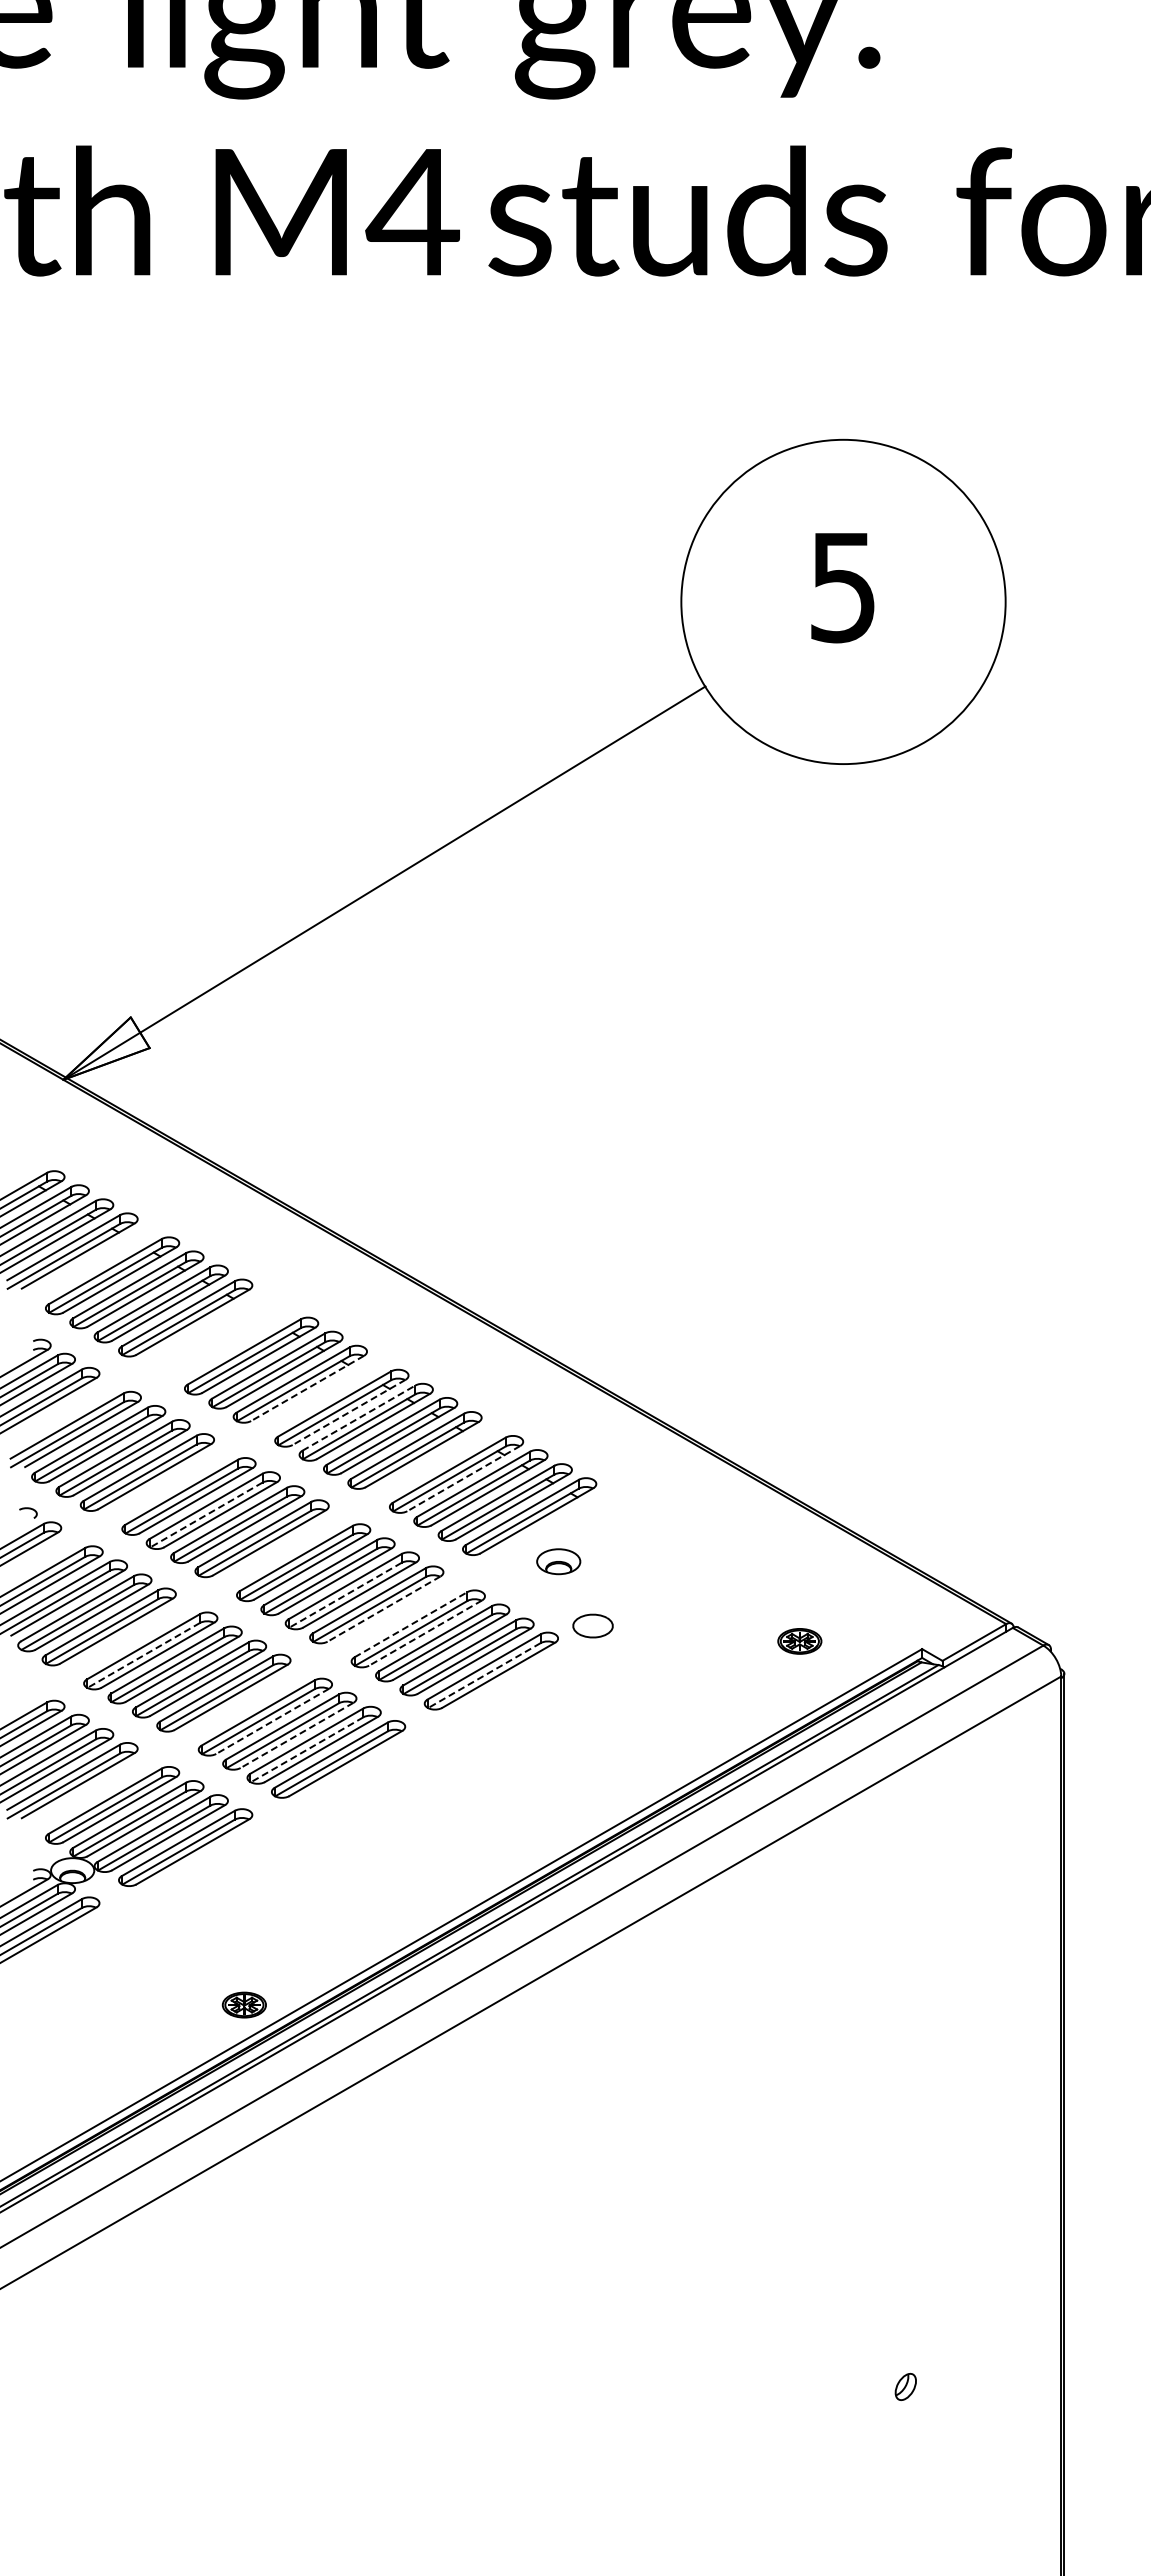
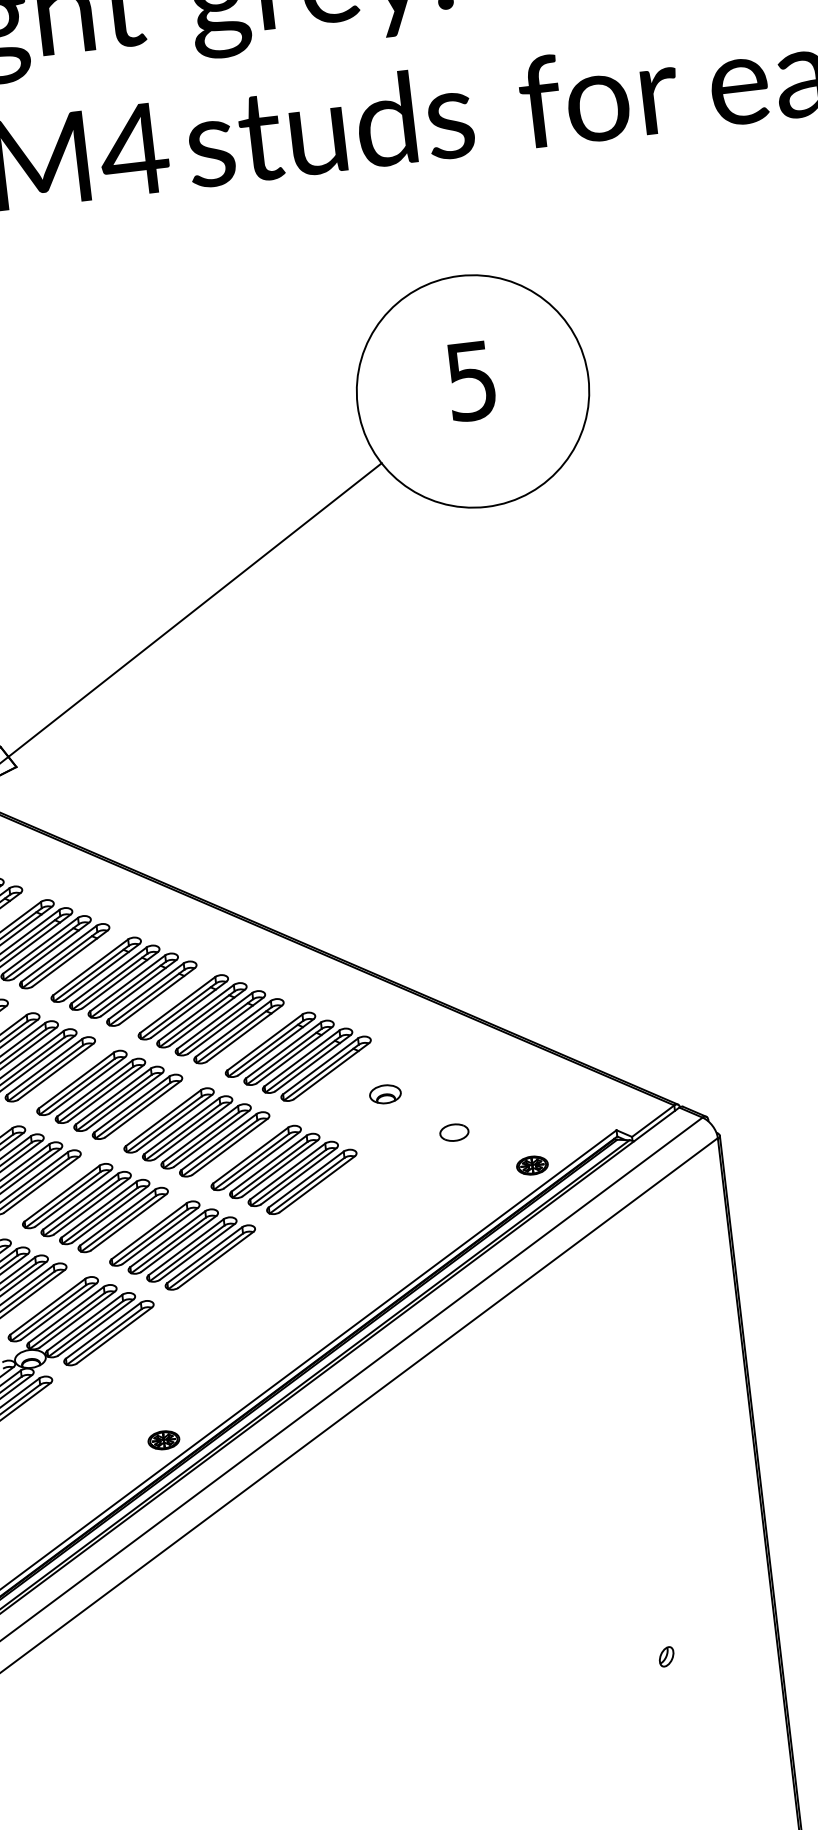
part: (226, 1341) -> (95, 969), added
line: (307, 1388) -> (157, 996), dashed -> solid
line: (348, 1412) -> (188, 1009), dashed -> solid
line: (359, 1417) -> (196, 1012), dashed -> solid
line: (463, 1478) -> (275, 1047), dashed -> solid
line: (206, 1515) -> (95, 1094), dashed -> solid
part: (558, 1561) -> (385, 1094), moved
line: (345, 1595) -> (201, 1140), dashed -> solid
line: (383, 1609) -> (229, 1147), dashed -> solid
line: (411, 1624) -> (251, 1155), dashed -> solid
part: (592, 1625) -> (453, 1132), moved
line: (425, 1633) -> (261, 1160), dashed -> solid
part: (799, 1641) -> (532, 1165), moved
line: (143, 1655) -> (62, 1199), dashed -> solid
line: (484, 1675) -> (307, 1185), dashed -> solid
line: (272, 1721) -> (160, 1236), dashed -> solid
line: (296, 1735) -> (178, 1244), dashed -> solid
line: (307, 1749) -> (187, 1253), dashed -> solid

